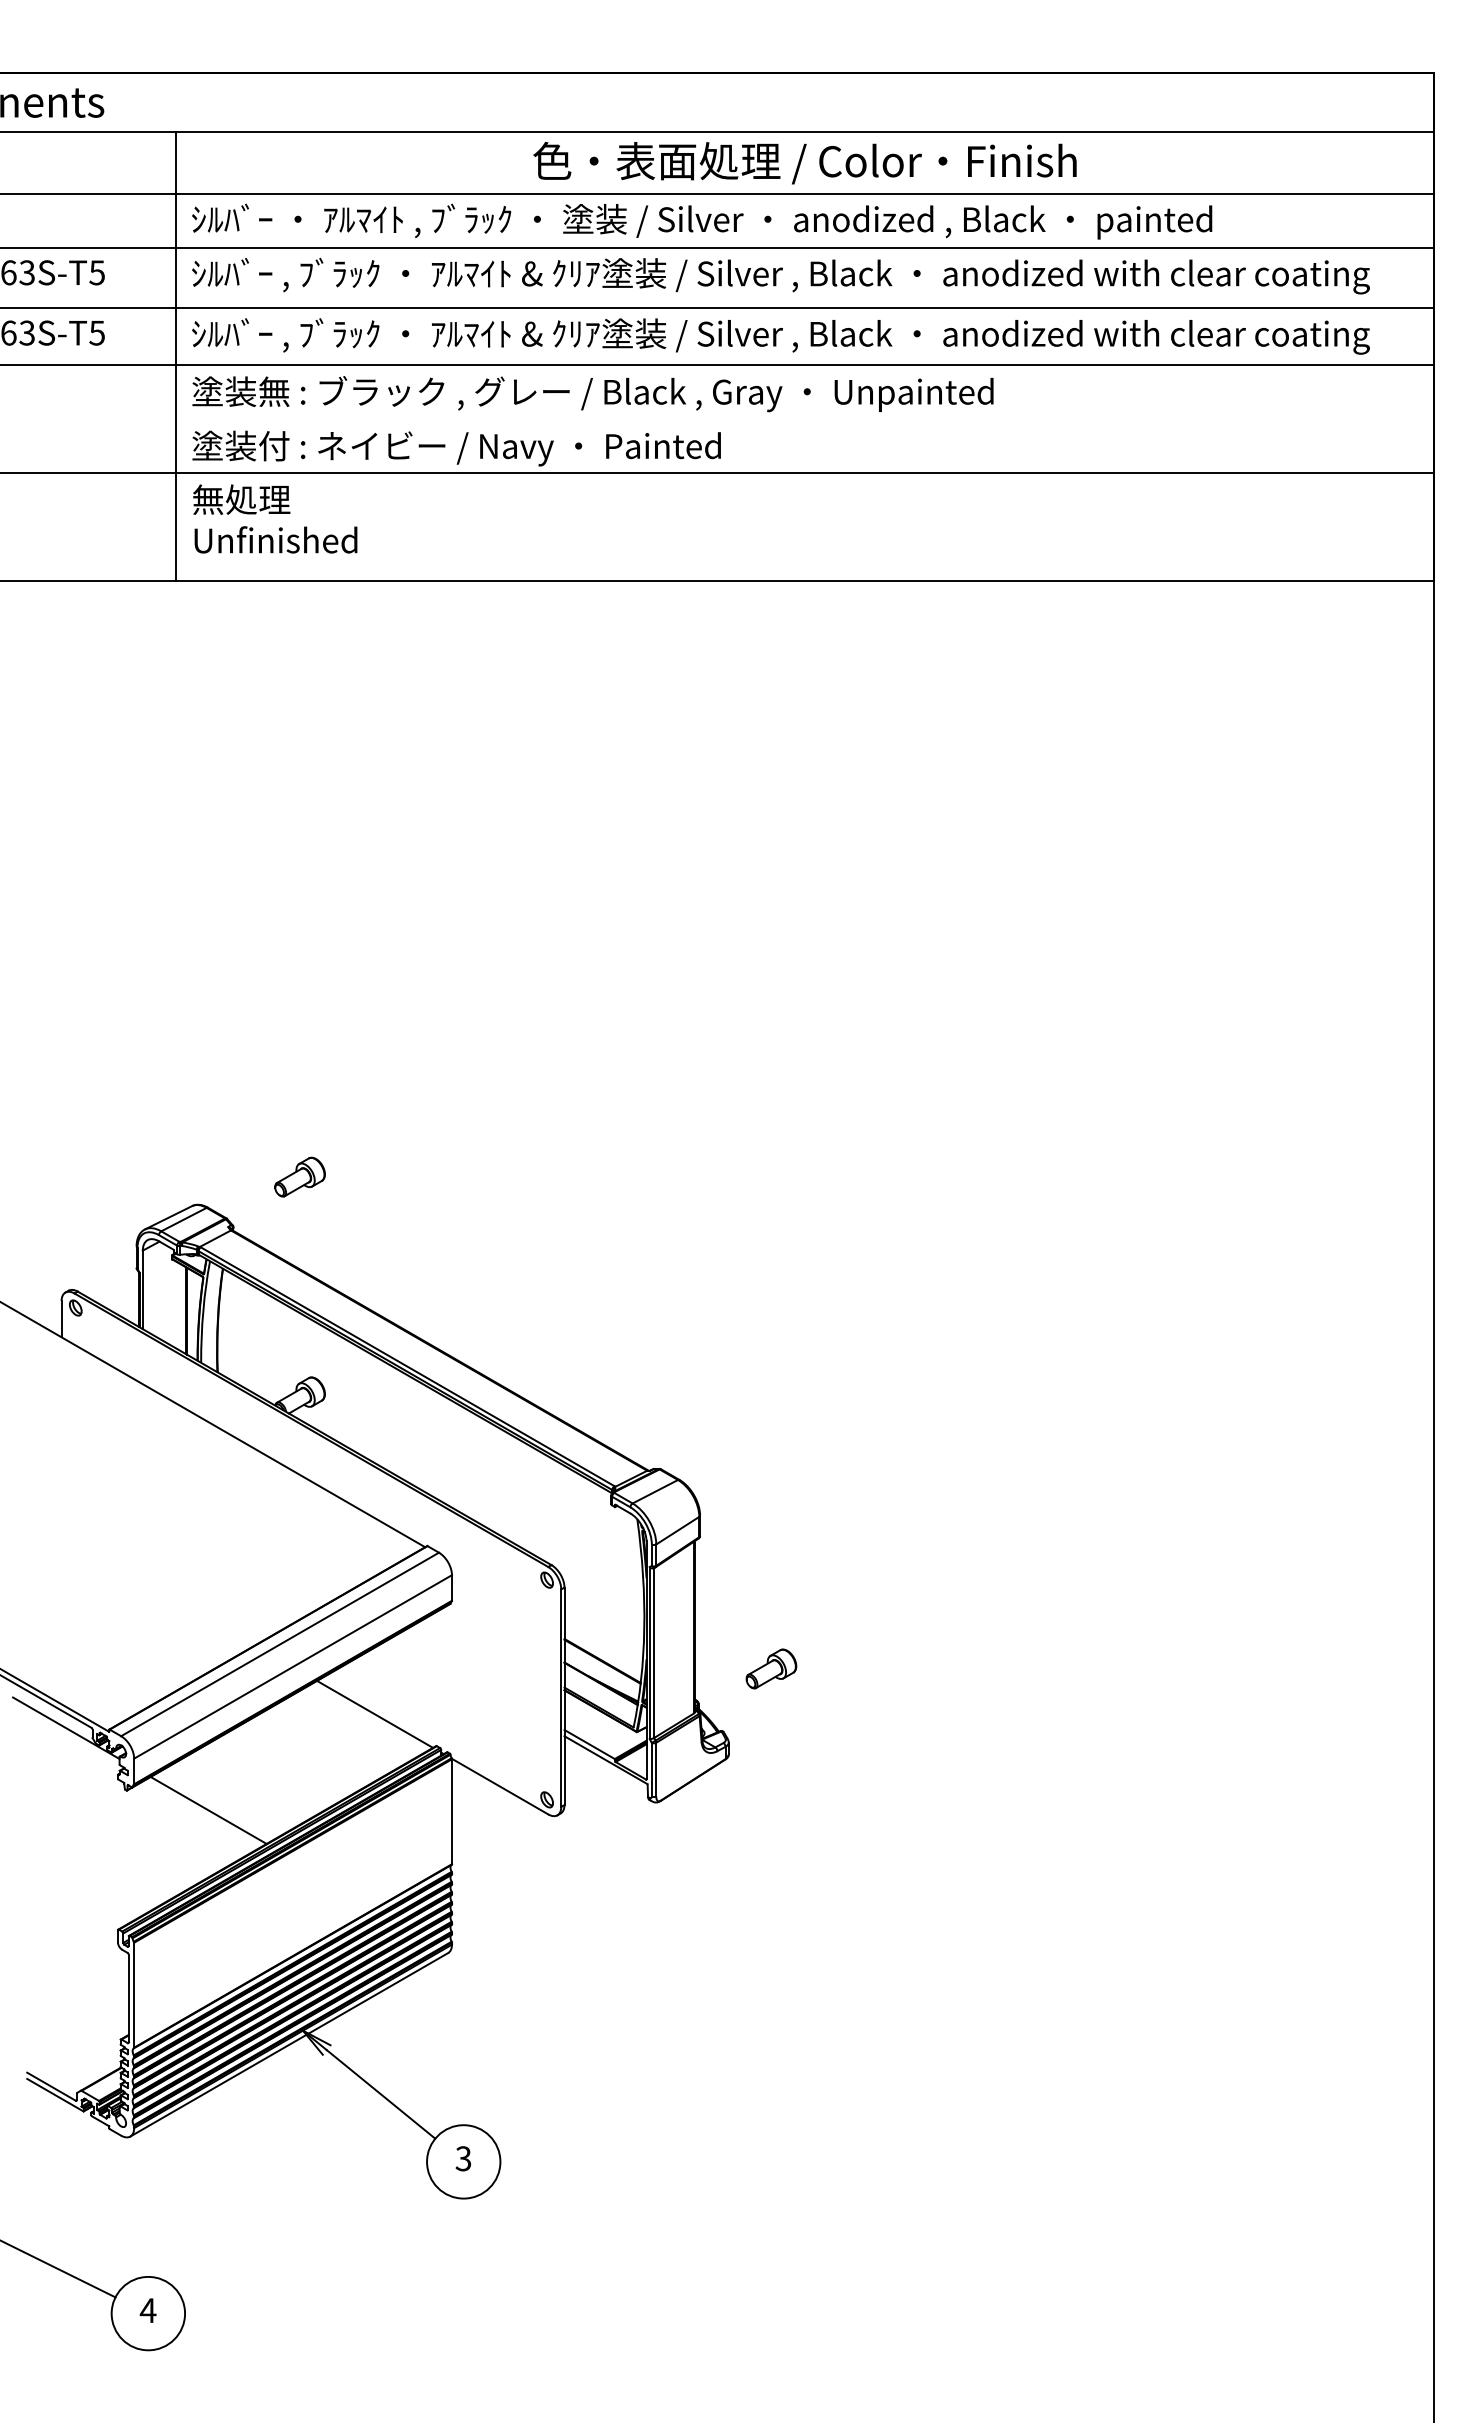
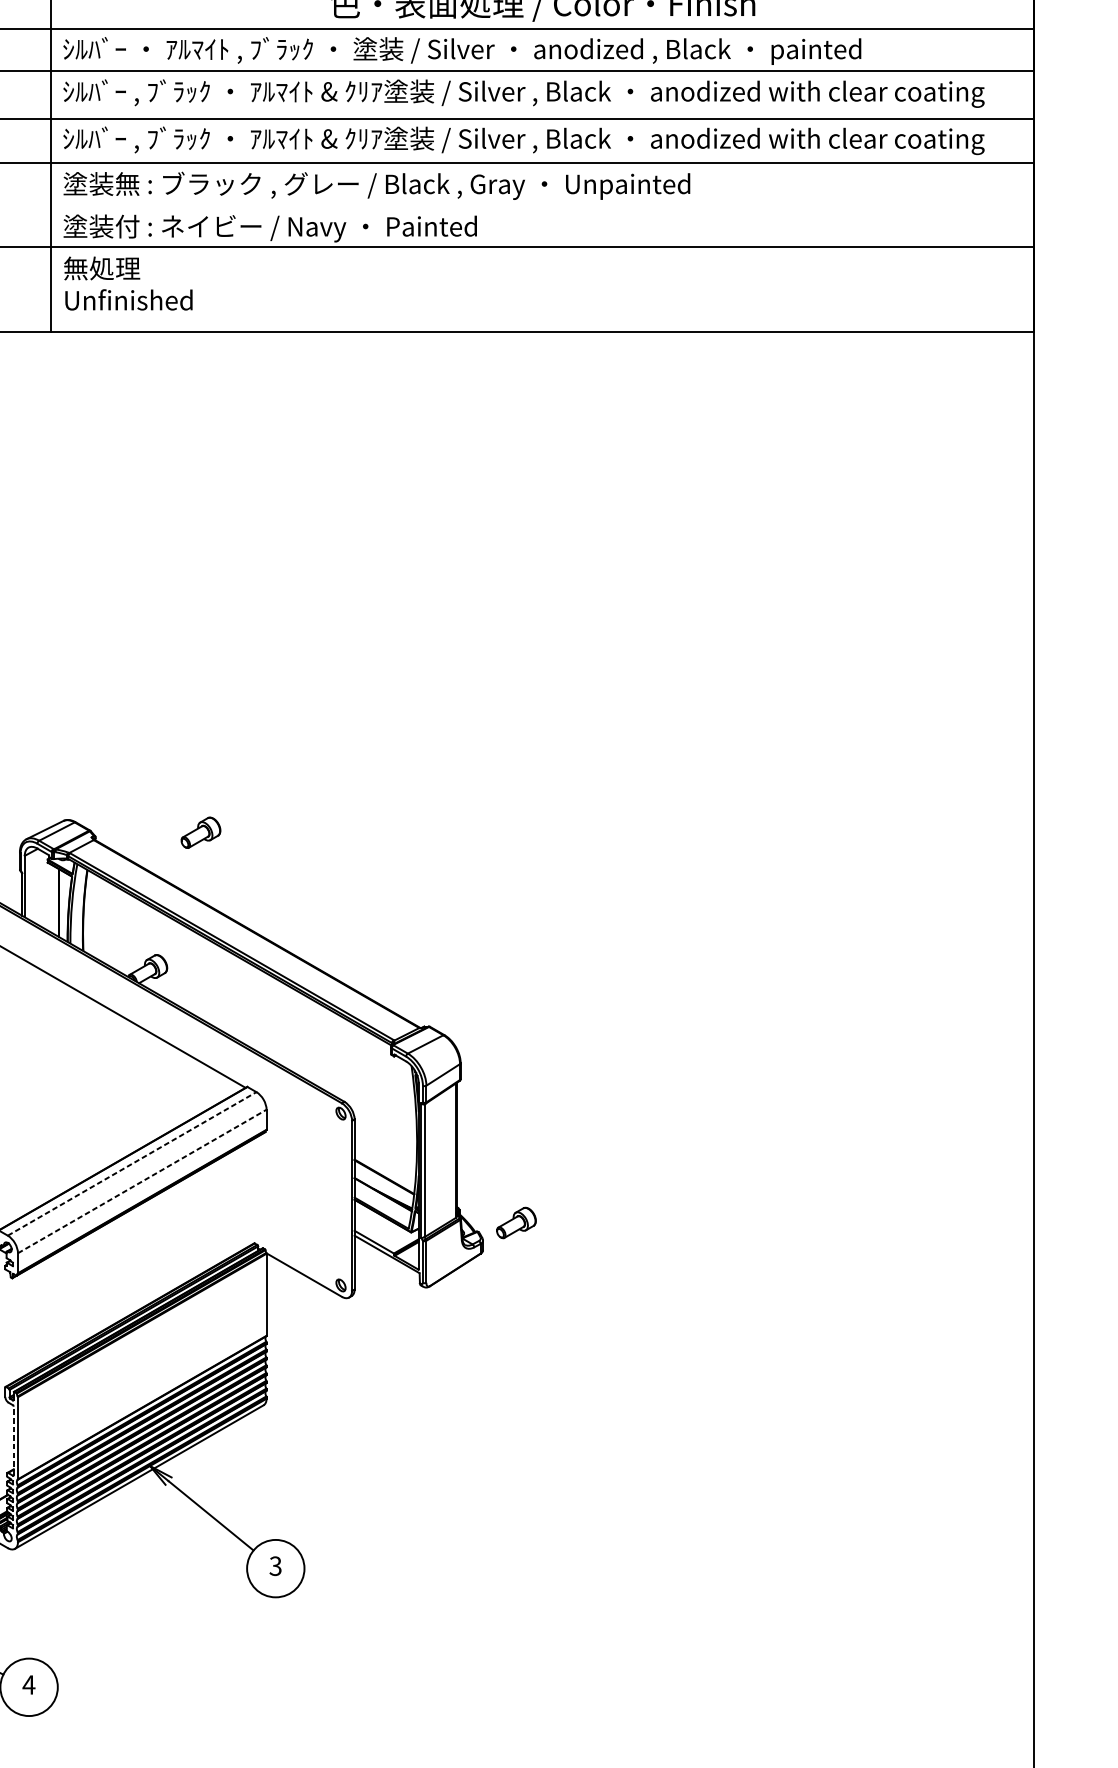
part: (299, 1176) -> (200, 832), moved
line: (280, 1644) -> (132, 1163), solid -> dashed
line: (293, 1666) -> (142, 1181), solid -> dashed
part: (771, 1668) -> (516, 1222), moved
line: (375, 1713) -> (206, 1217), removed
line: (208, 1809) -> (76, 1293), removed
line: (128, 1998) -> (13, 1440), solid -> dashed

